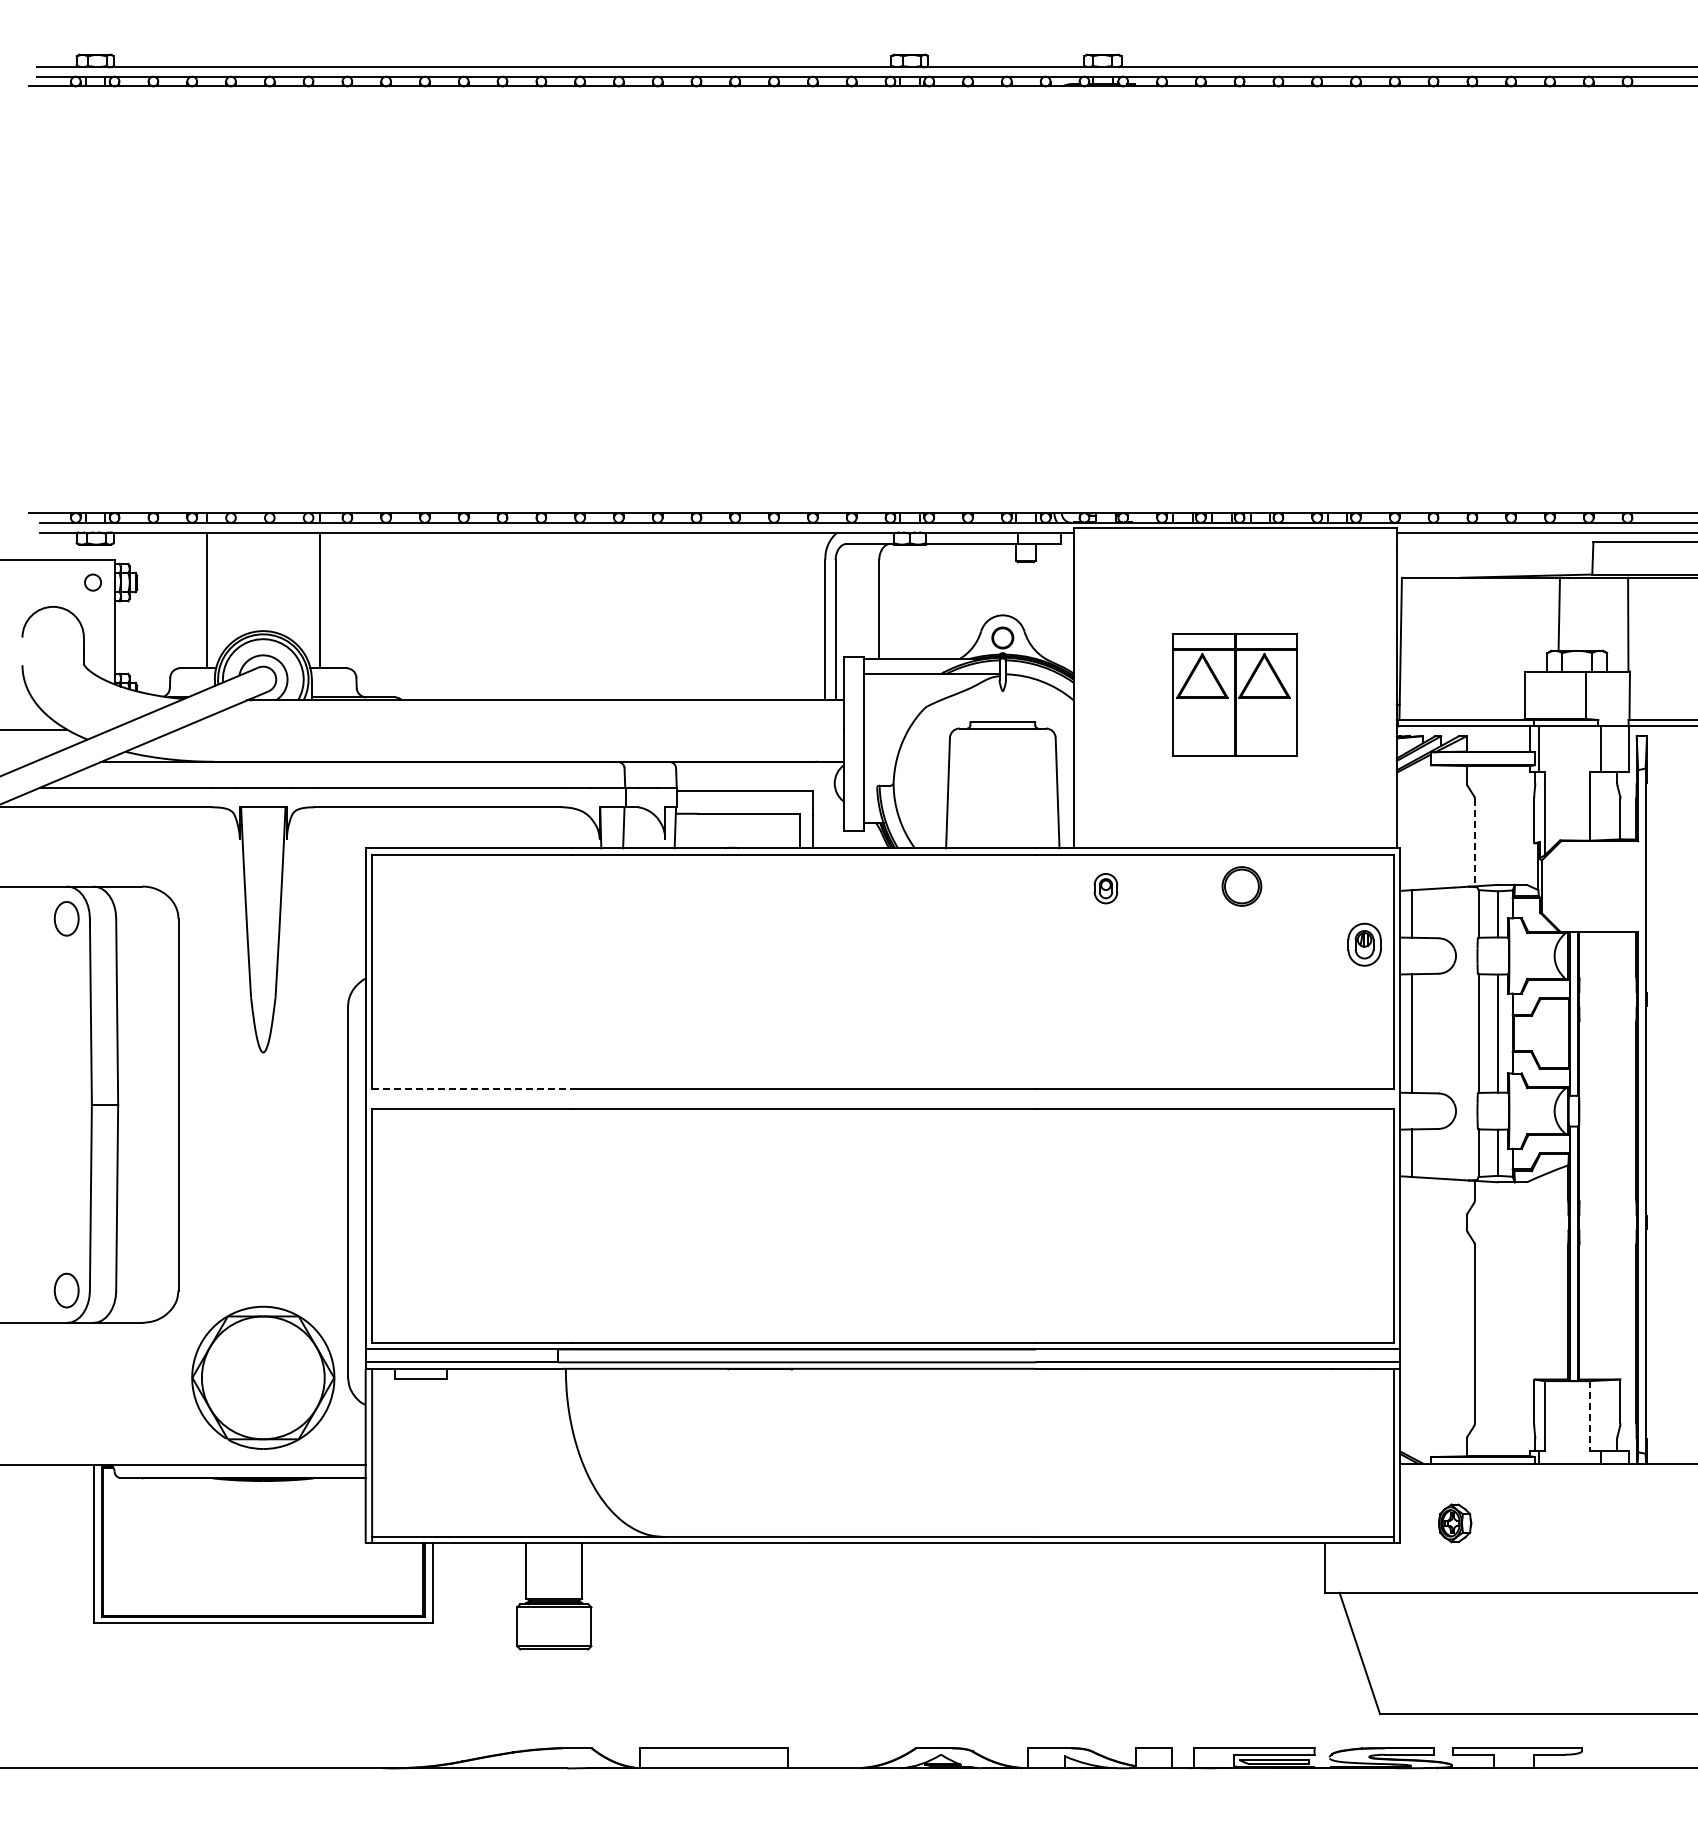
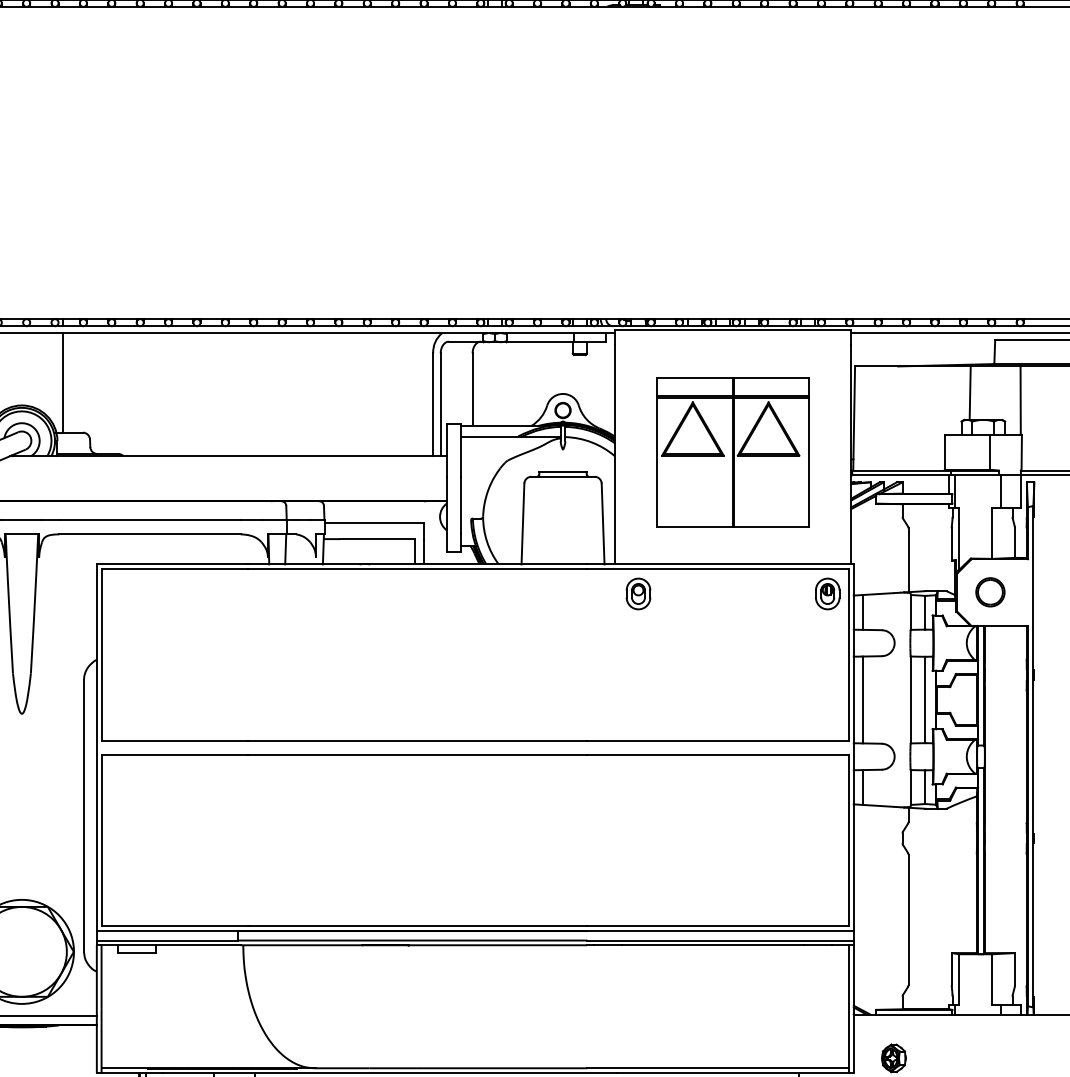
part: (1235, 694) -> (733, 451), size x1.67
line: (1475, 842) -> (908, 560), dashed -> solid
part: (1241, 886) -> (990, 592), moved
part: (1105, 888) -> (638, 593), size x1.43
part: (1364, 944) -> (827, 593), moved
line: (472, 1089) -> (175, 740), dashed -> solid
line: (1589, 1415) -> (992, 979), dashed -> solid

